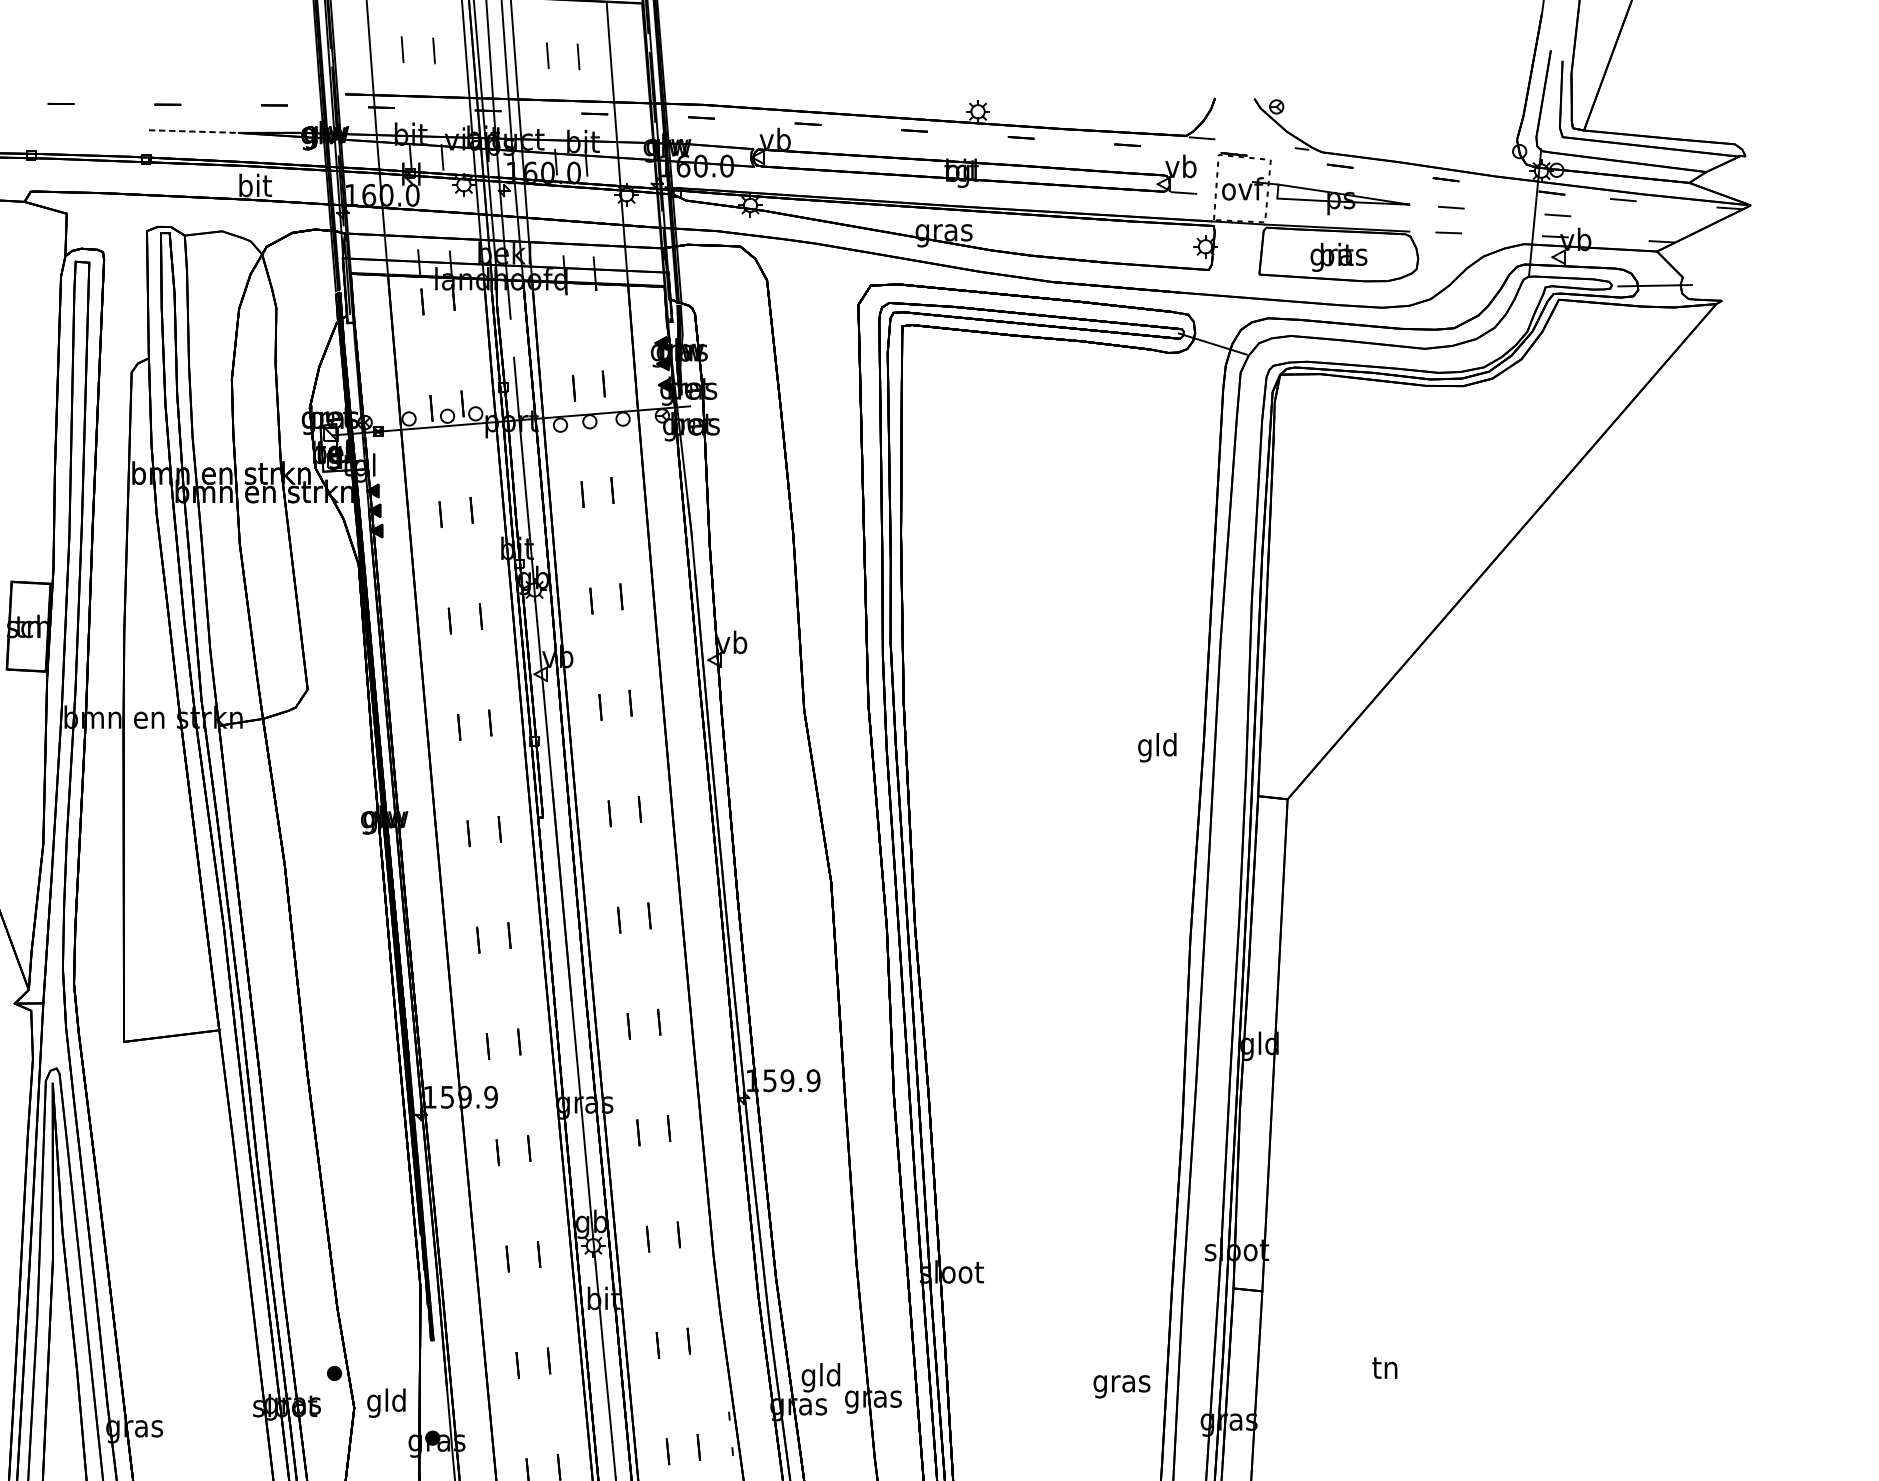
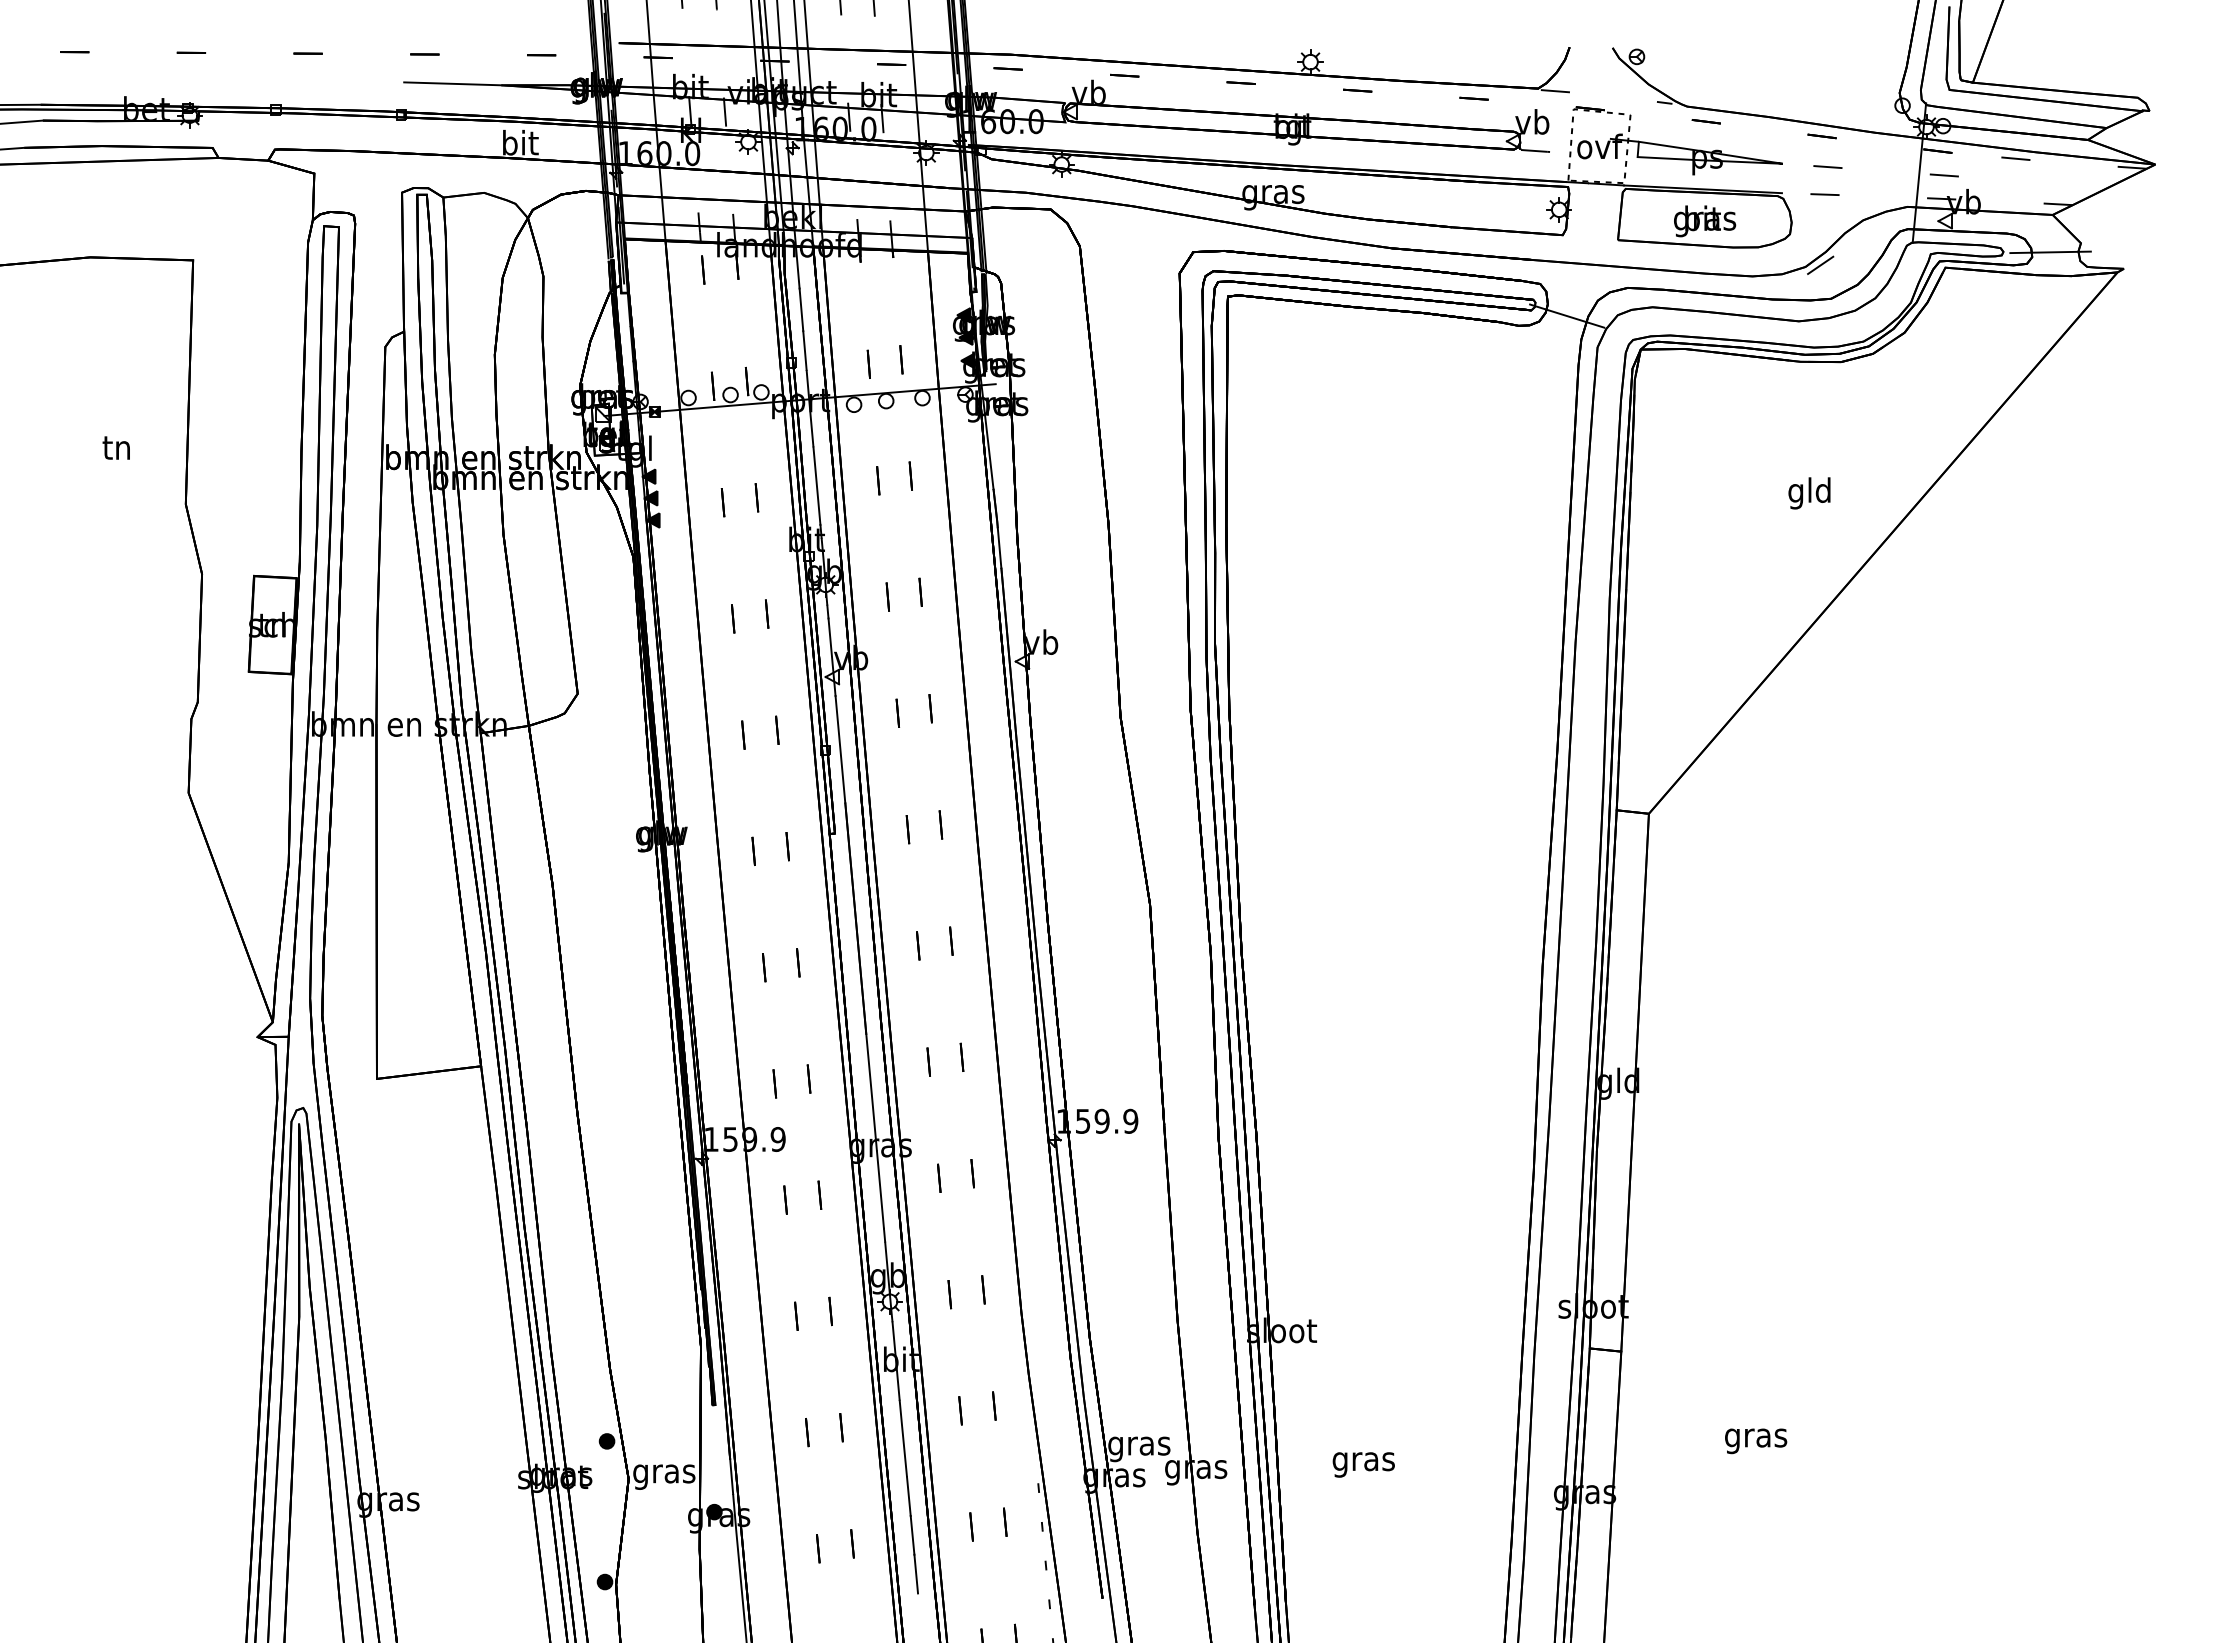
line: (193, 131) -> (452, 83), dashed -> solid
line: (1444, 297) -> (1820, 265), added
line: (512, 338) -> (801, 309), added
text: (1157, 747) -> (1809, 493), moved
text: (1386, 1370) -> (1756, 1438), tn -> gras
text: (821, 1378) -> (1139, 1446), gld -> gras
text: (1121, 1386) -> (1363, 1464), moved
text: (387, 1402) -> (664, 1473), gld -> gras

